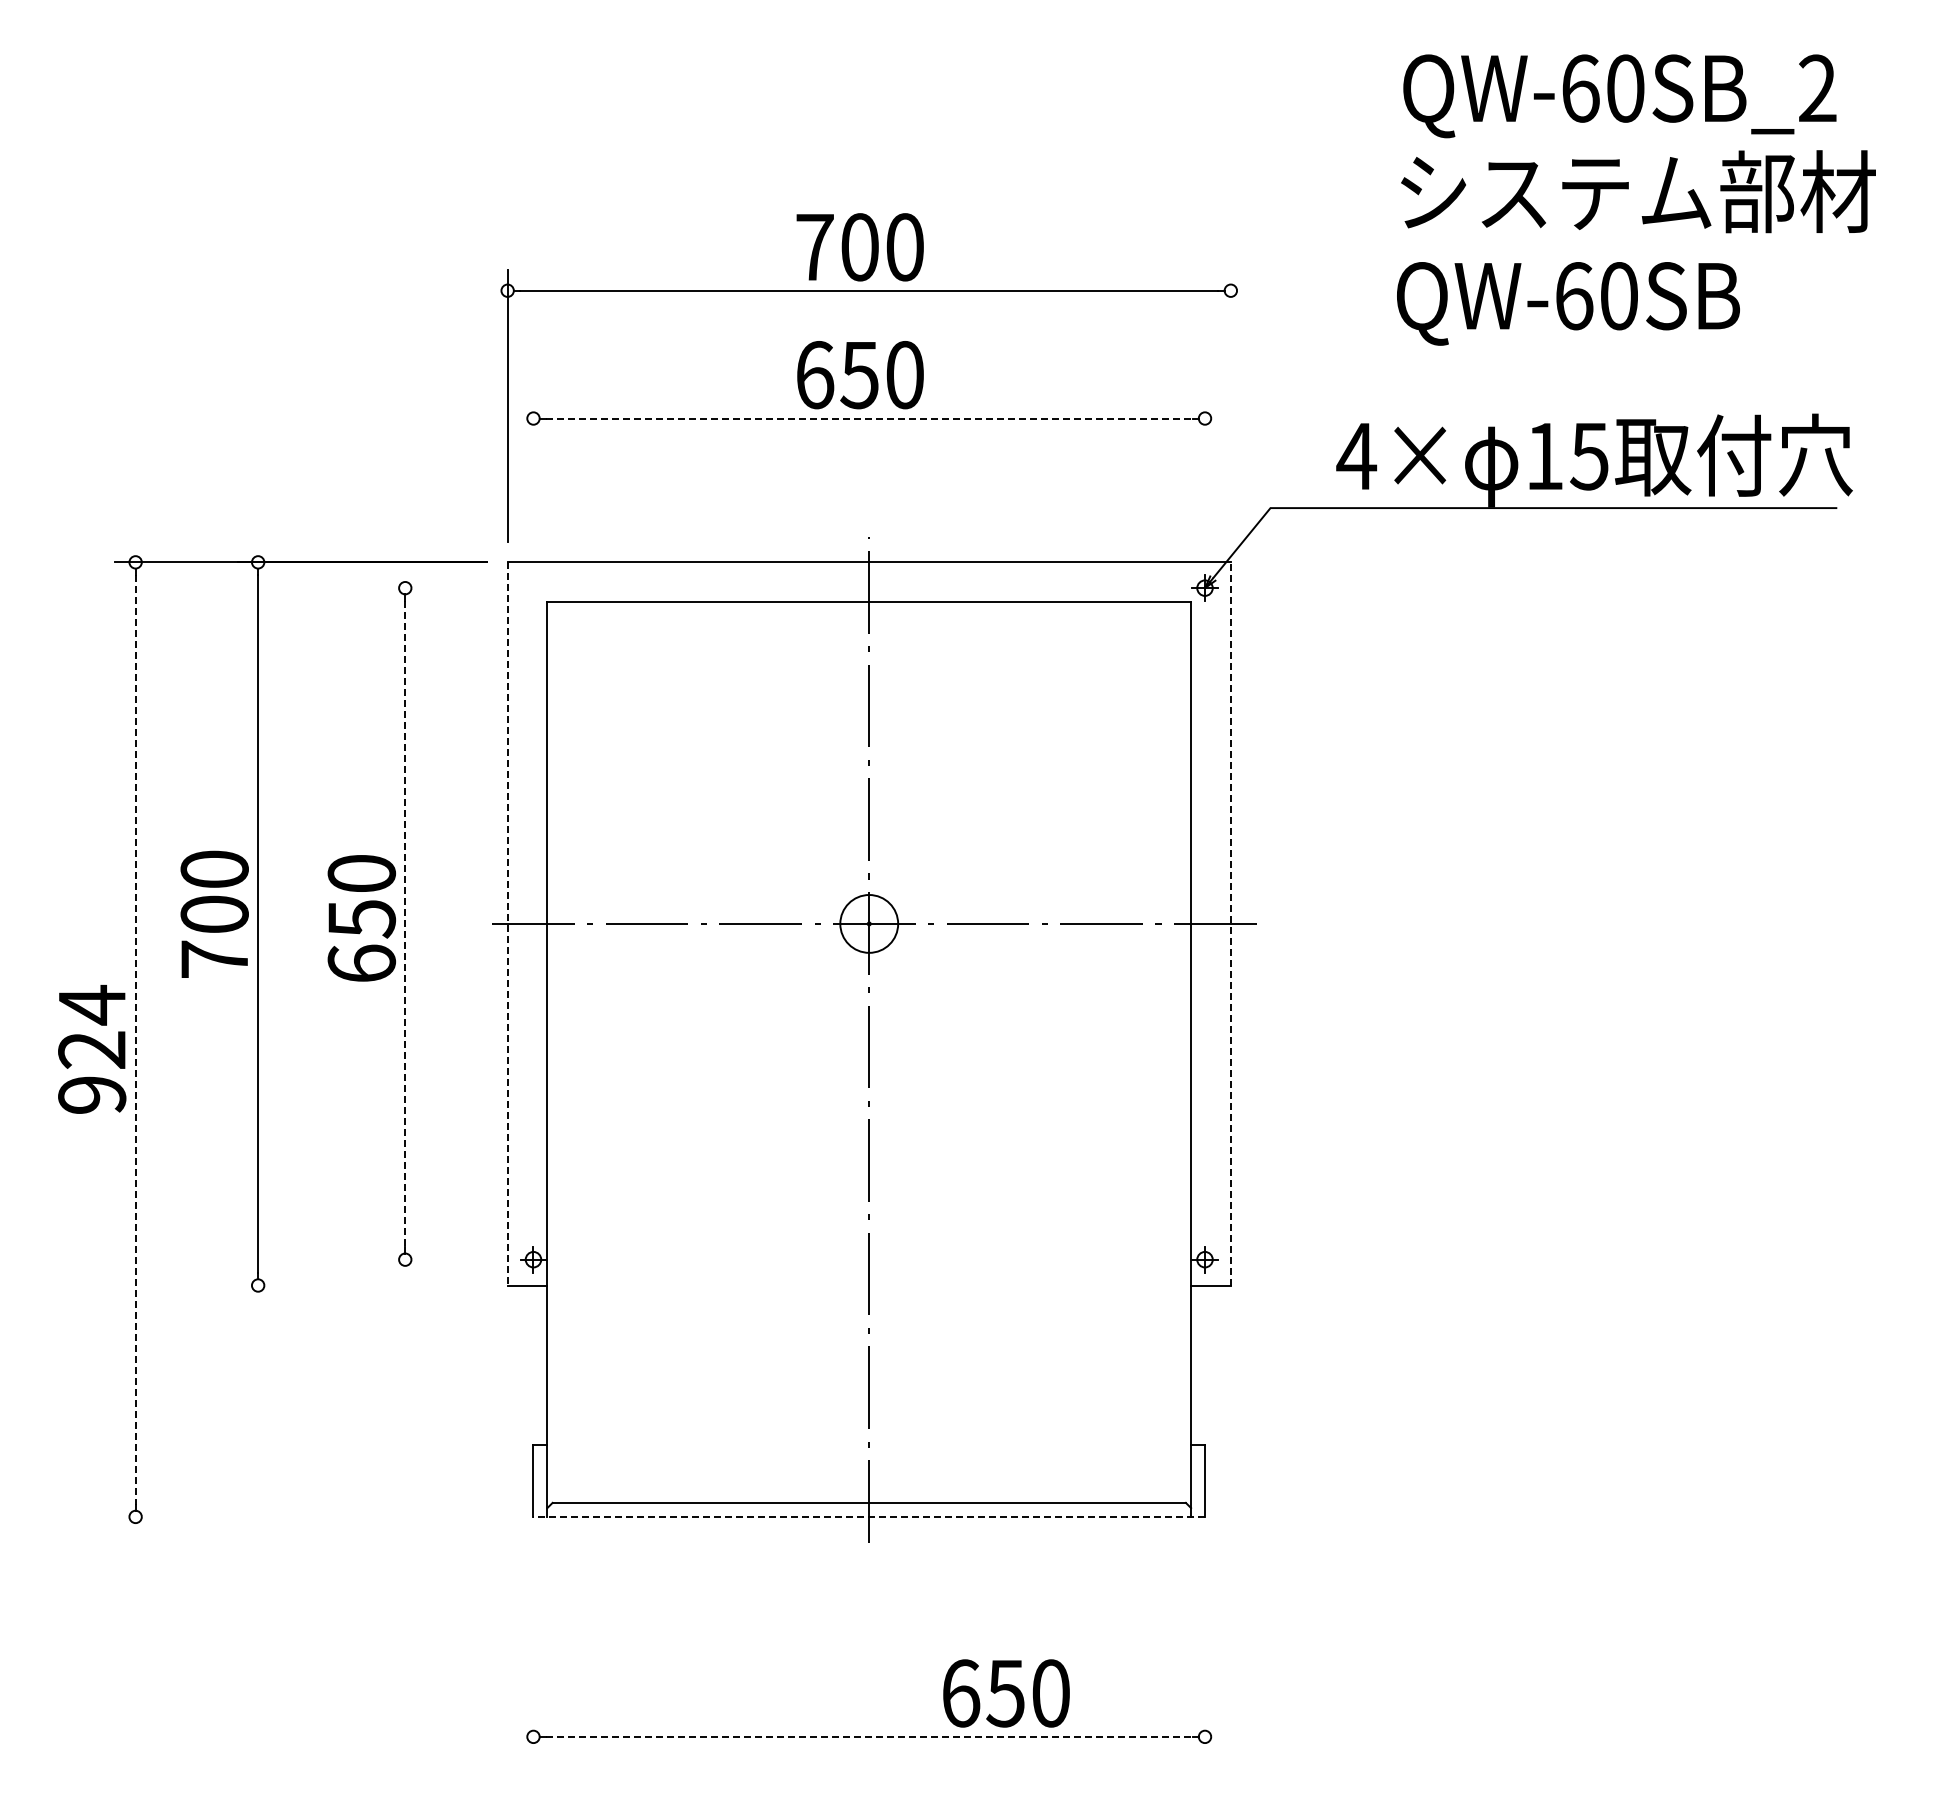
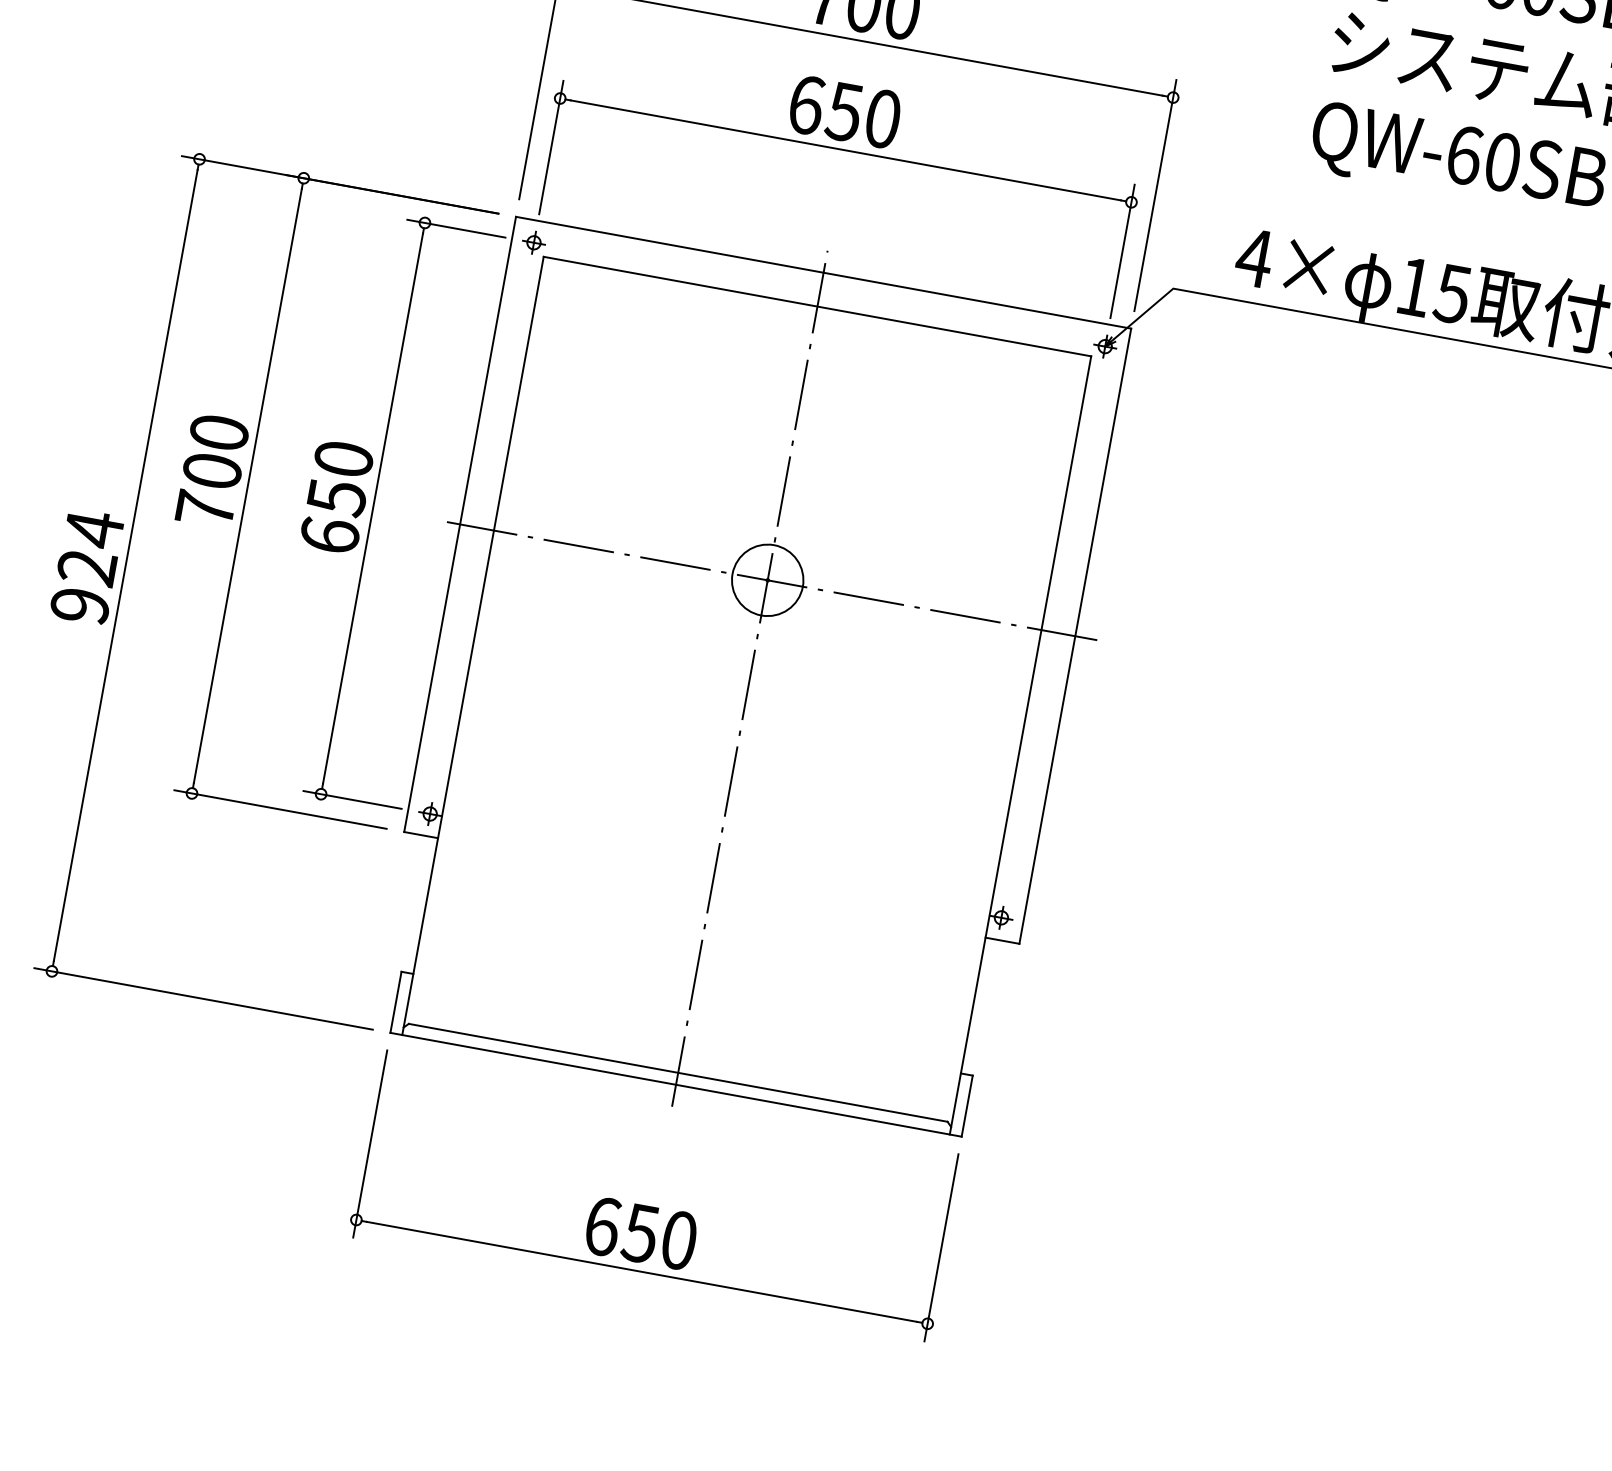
line: (1230, 405) -> (1155, 195), added
line: (869, 418) -> (846, 150), dashed -> solid
line: (533, 475) -> (551, 146), added
line: (1205, 475) -> (1123, 250), added
part: (533, 587) -> (534, 242), added
line: (441, 588) -> (455, 228), added
line: (507, 923) -> (460, 524), dashed -> solid
circle: (868, 923) -> (767, 579), size x1.43
line: (1230, 923) -> (1075, 635), dashed -> solid
line: (405, 924) -> (373, 509), dashed -> solid
line: (135, 1039) -> (125, 565), dashed -> solid
line: (441, 1259) -> (351, 799), added
line: (362, 1285) -> (280, 809), added
line: (313, 1516) -> (203, 998), added
line: (869, 1516) -> (676, 1084), dashed -> solid
line: (533, 1647) -> (370, 1143), added
line: (1205, 1647) -> (941, 1247), added
text: (1006, 1693) -> (641, 1233), moved
line: (869, 1736) -> (642, 1271), dashed -> solid

